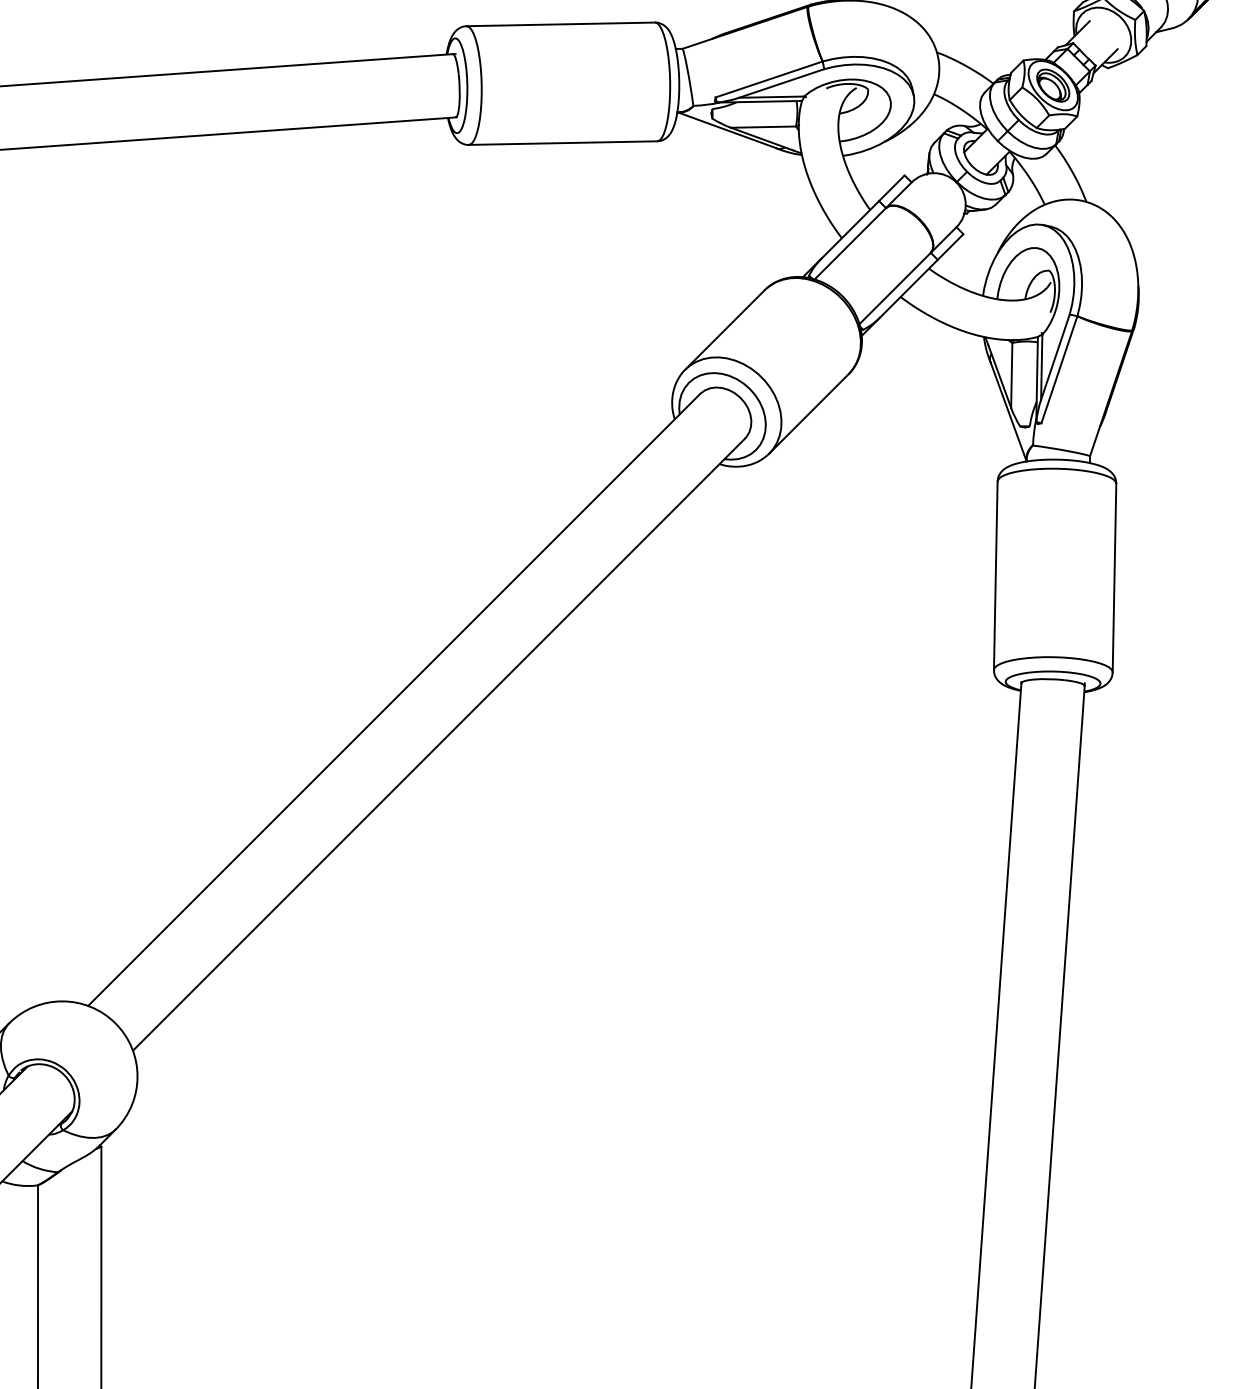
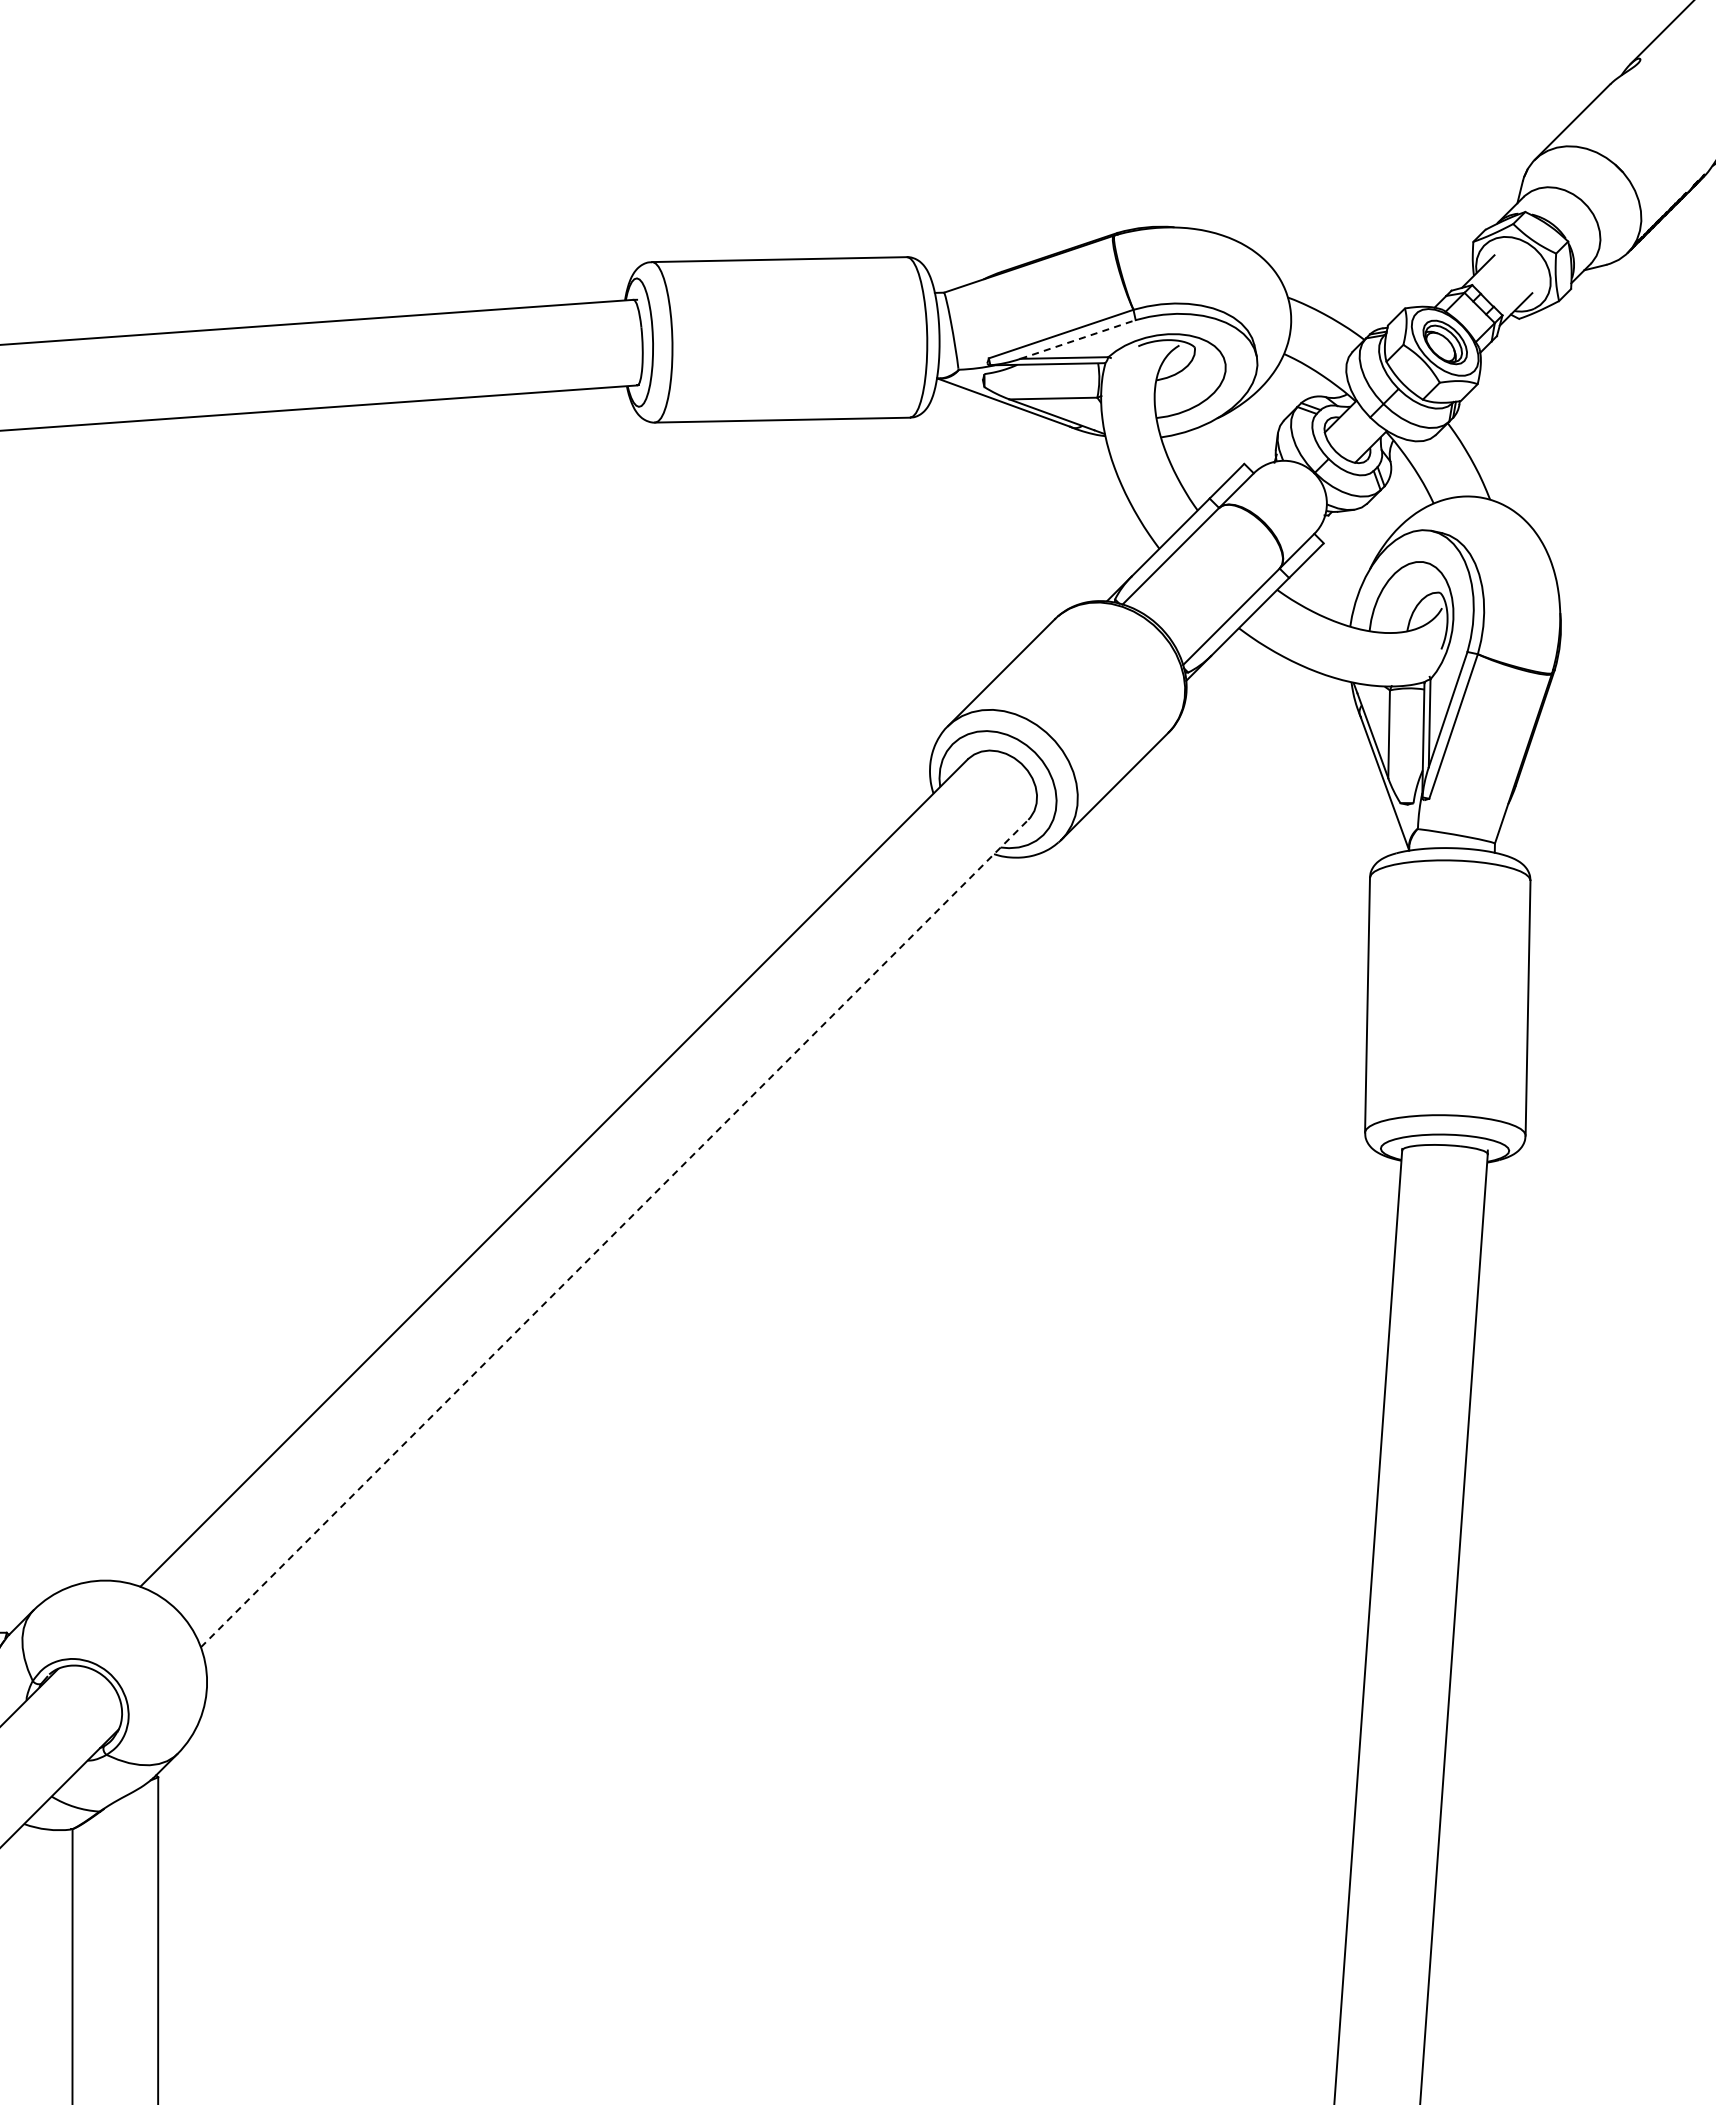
line: (782, 83) -> (1078, 339), solid -> dashed
line: (438, 744) -> (614, 1233), solid -> dashed

